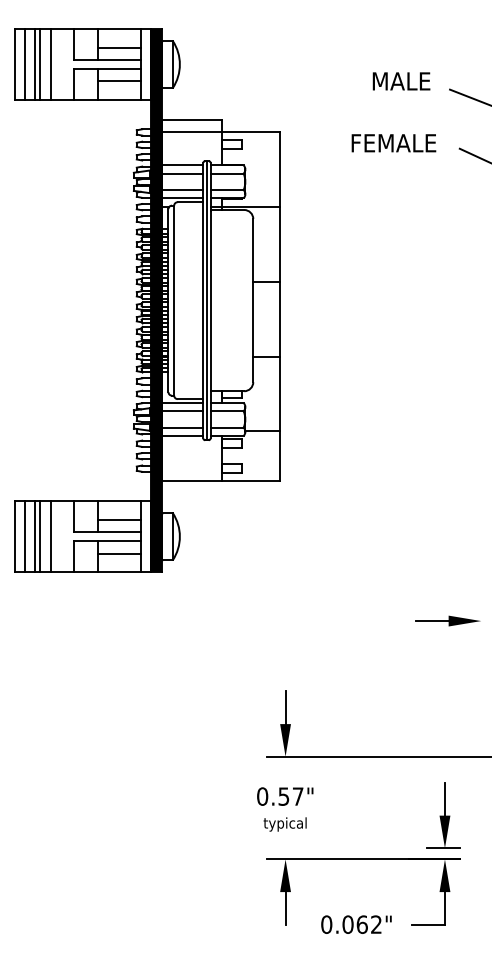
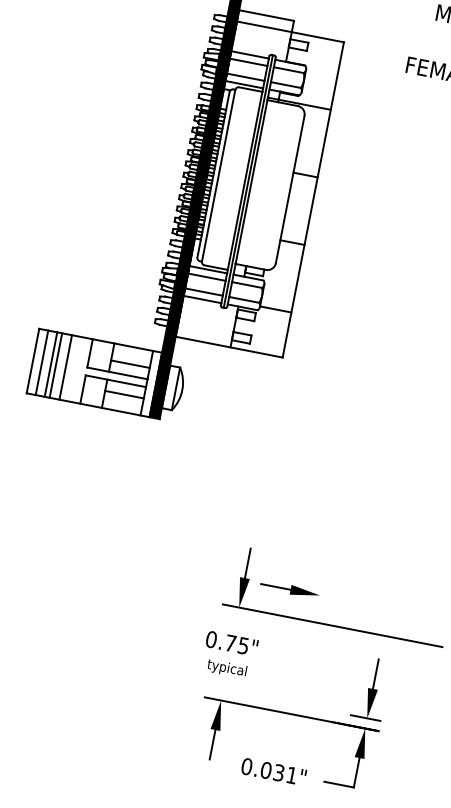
part: (447, 620) -> (289, 589), moved
text: (290, 796) -> (236, 644), 0.57" -> 0.75"
text: (368, 924) -> (284, 773), 0.062" -> 0.031"

